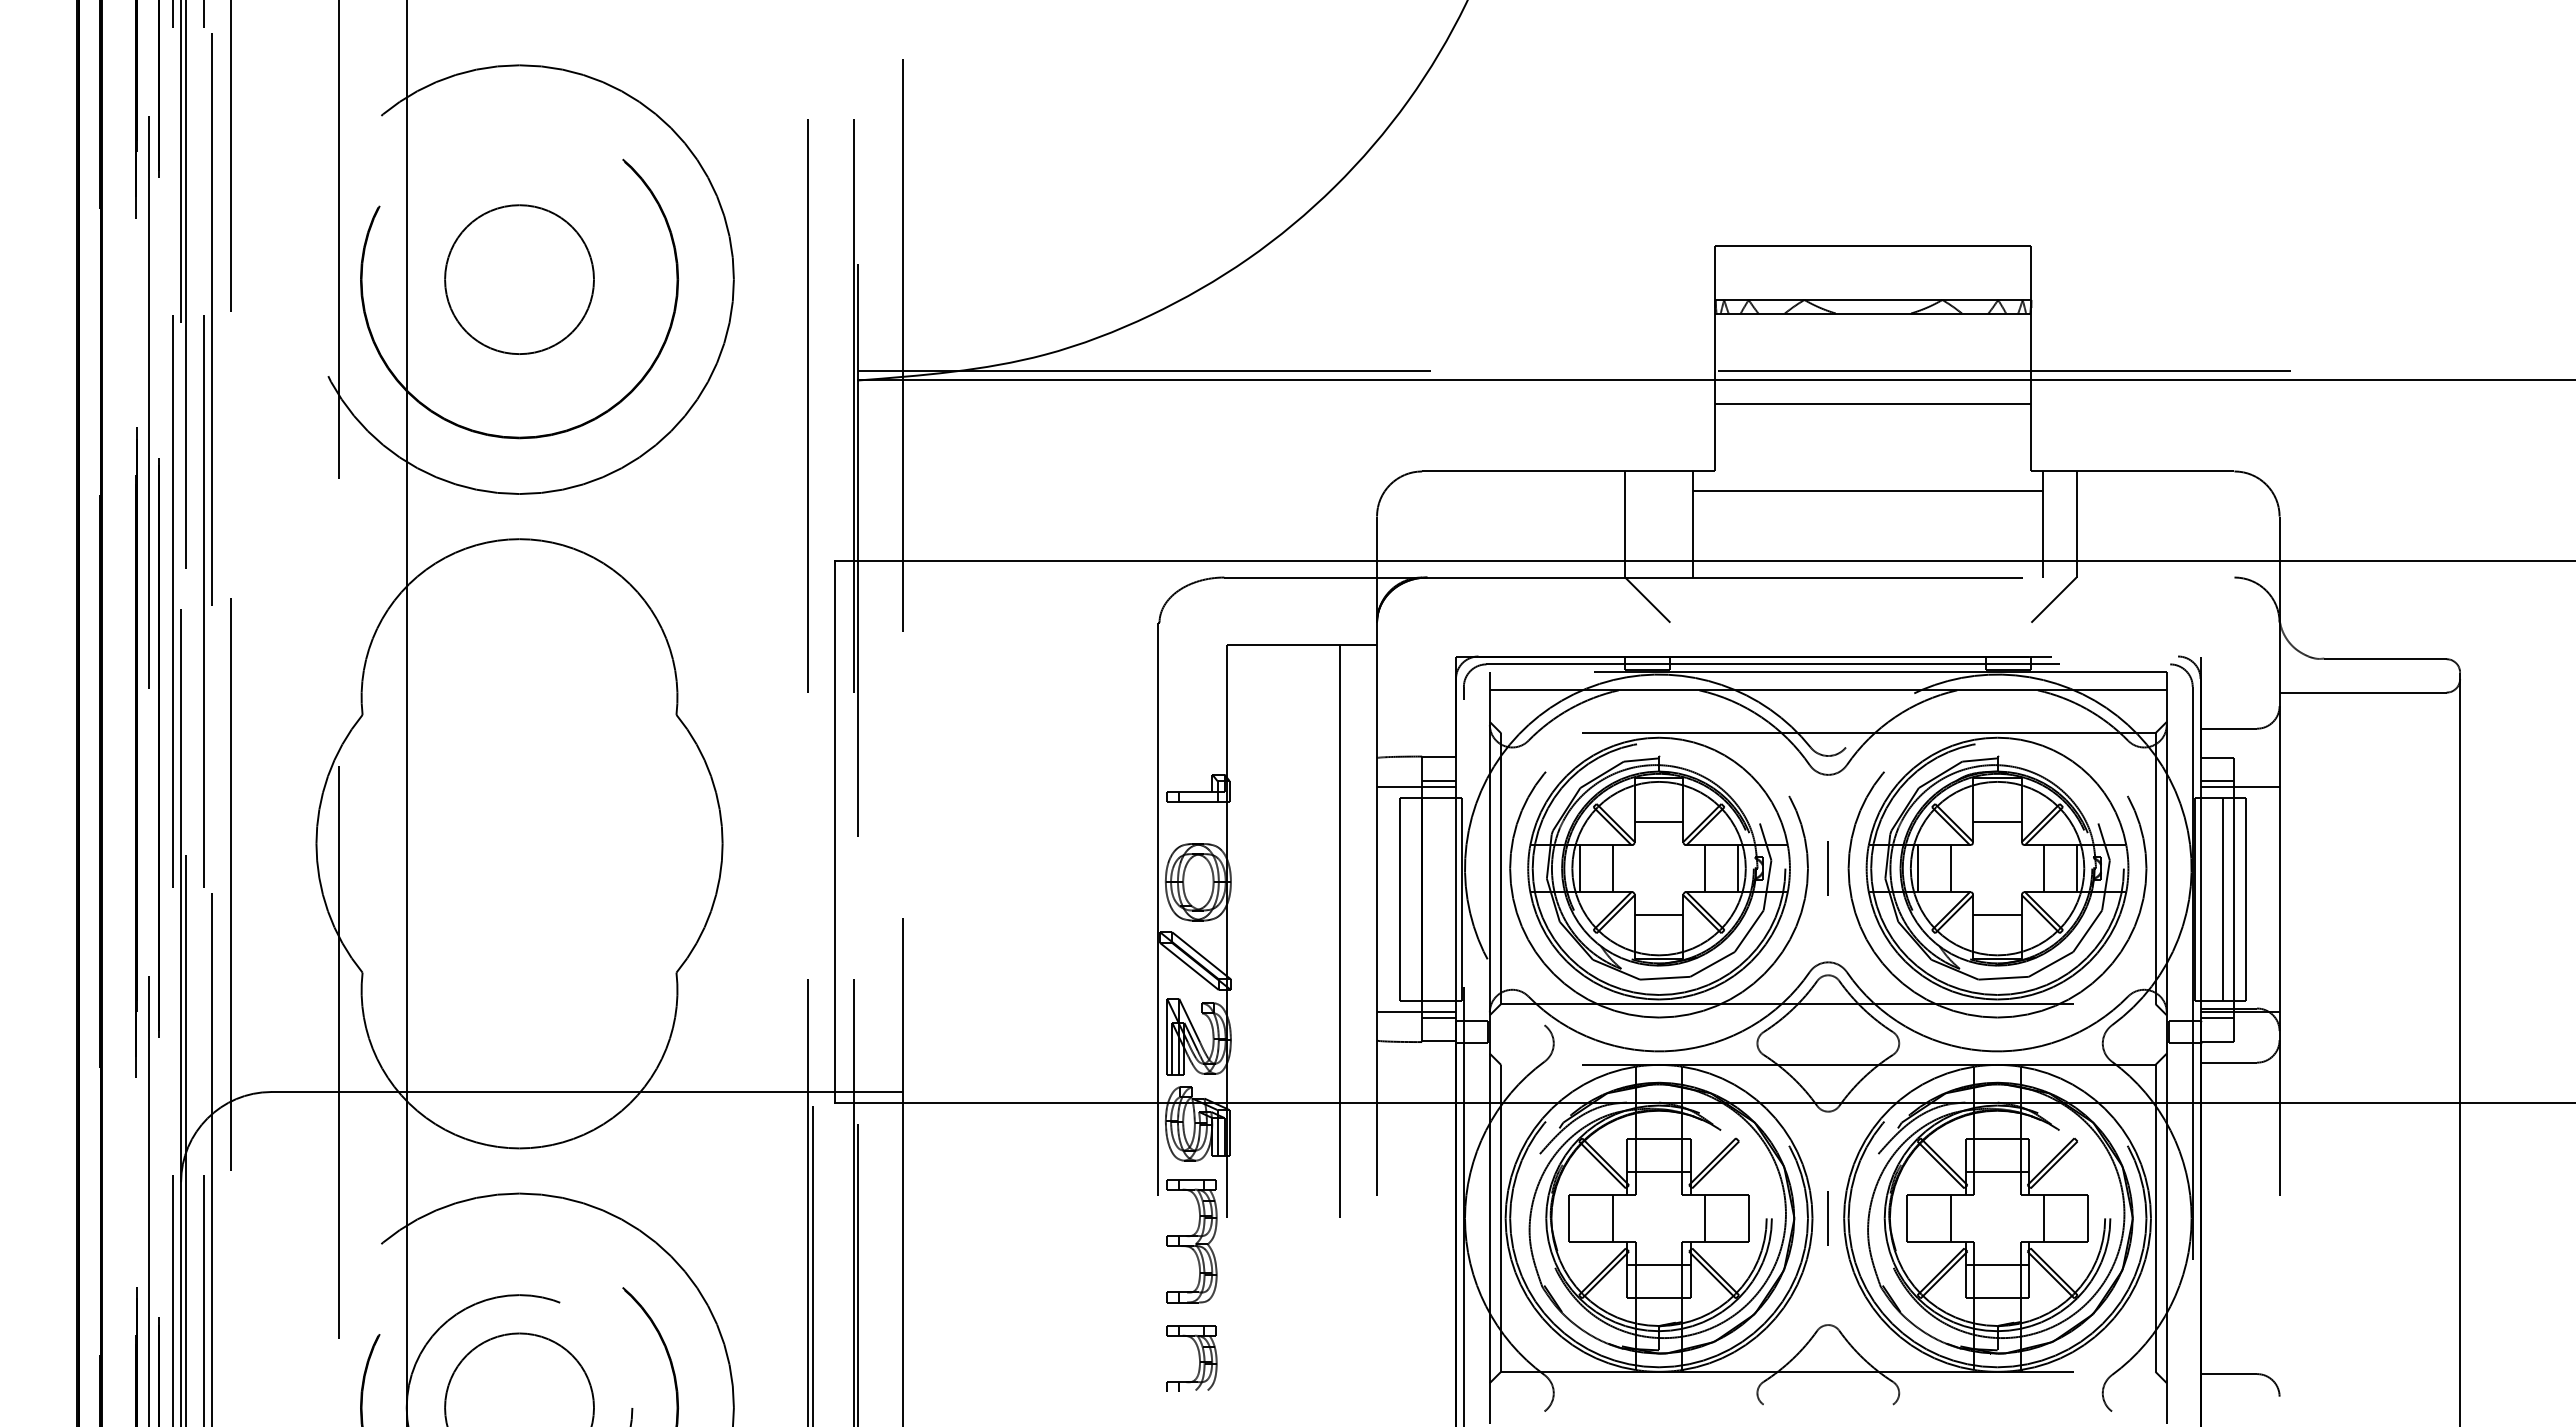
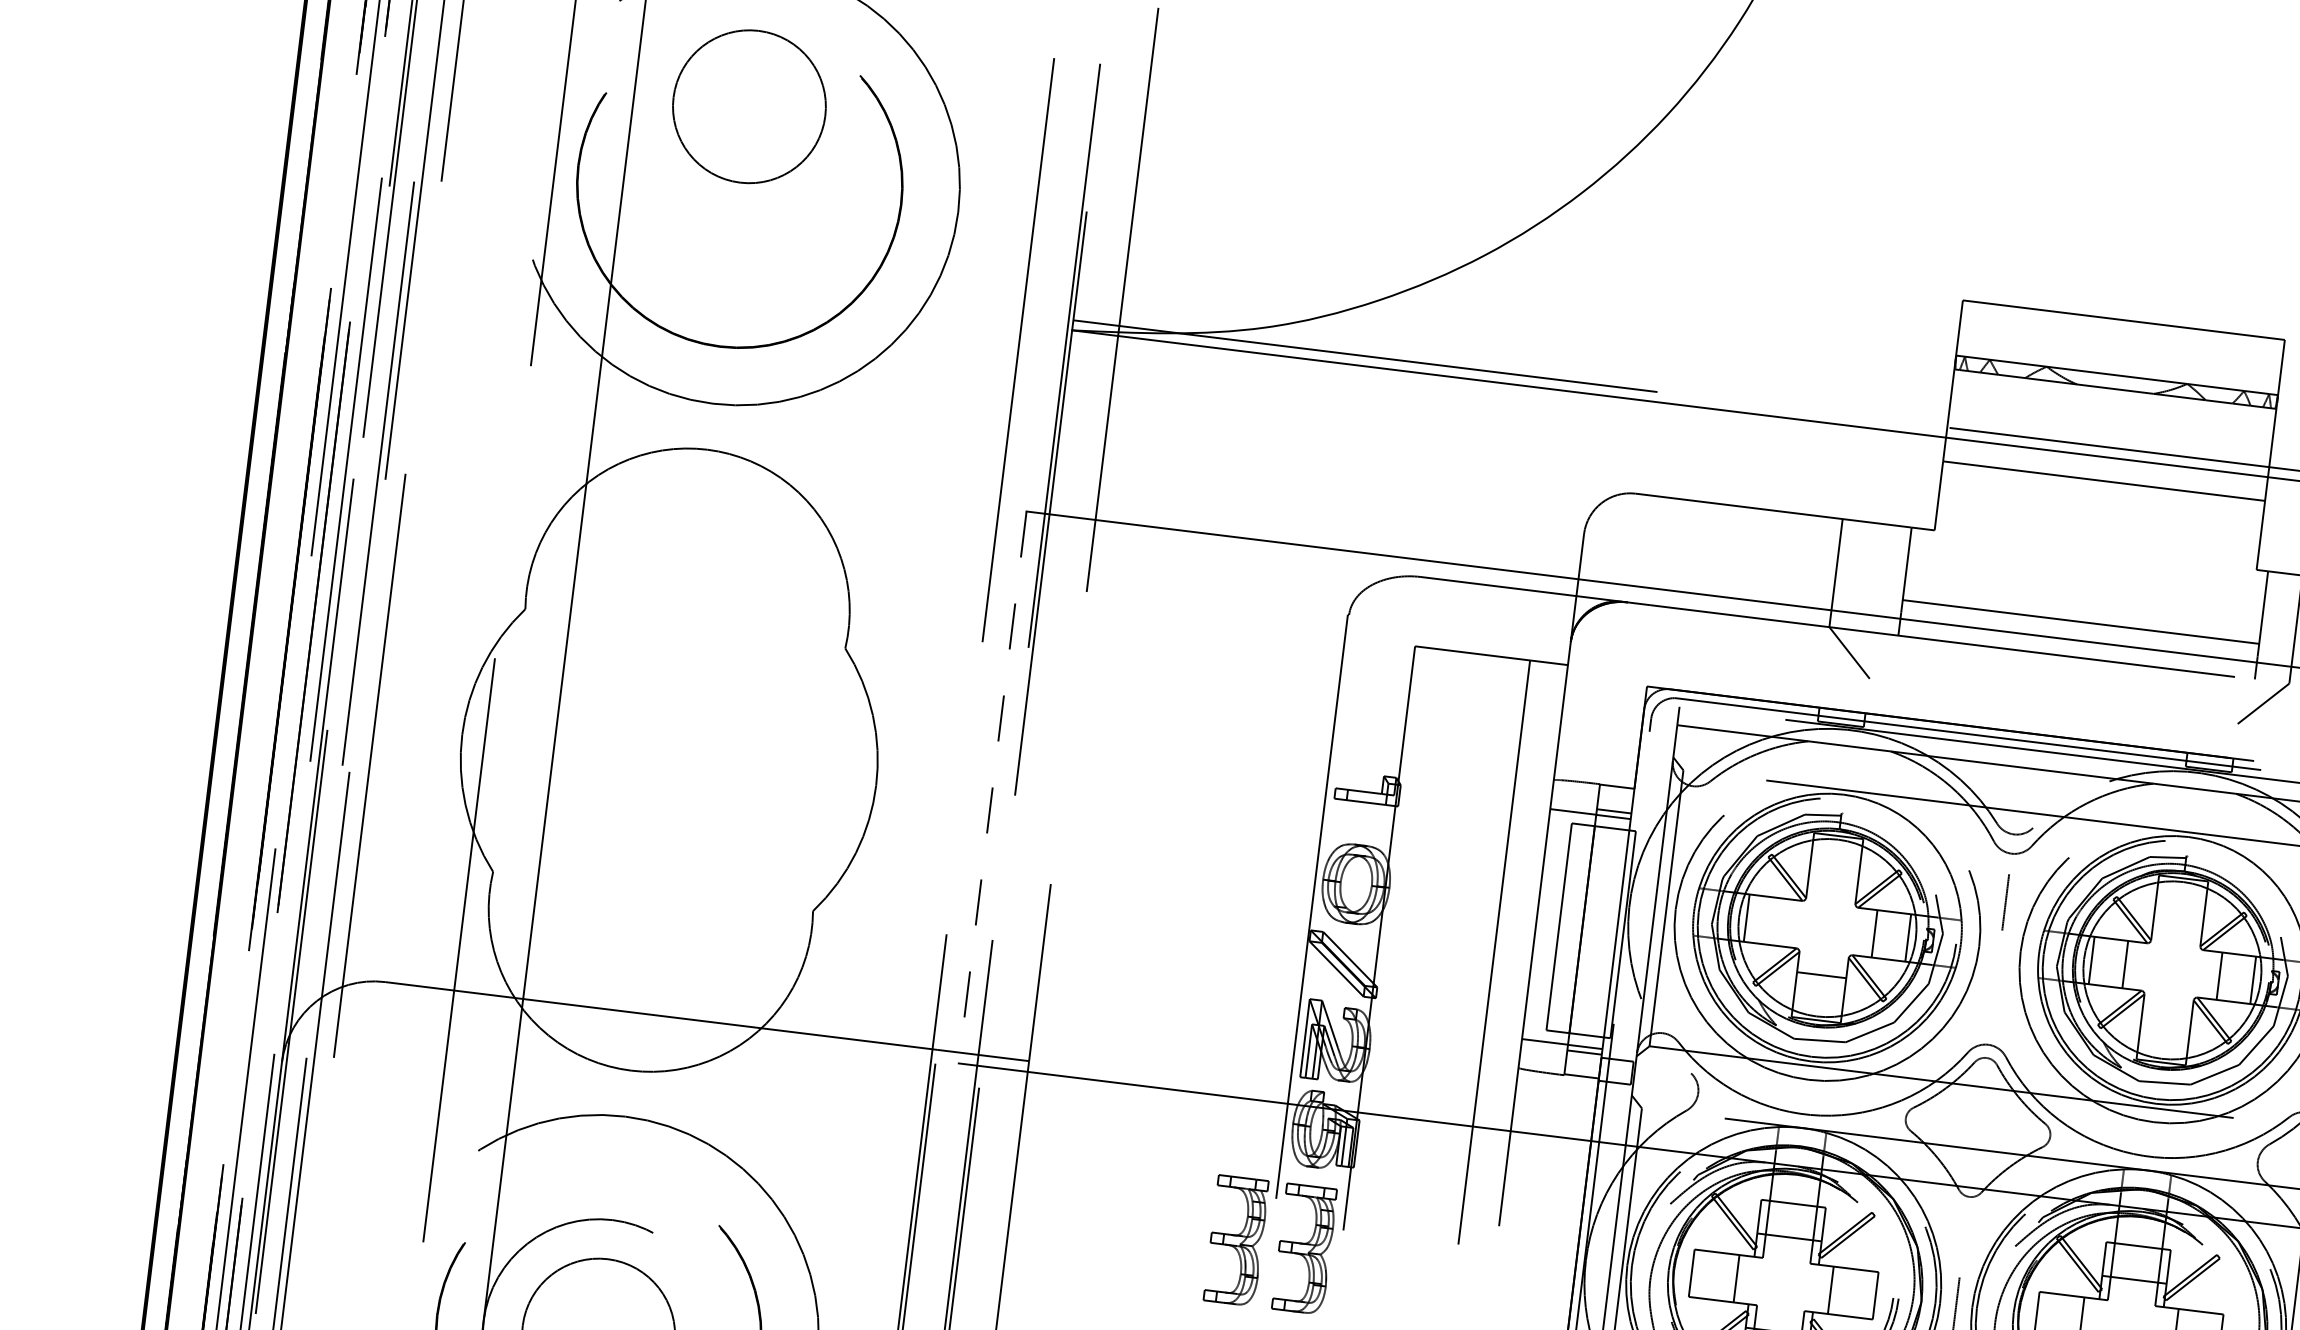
circle: (519, 279) -> (749, 106), moved
line: (1867, 490) -> (2080, 621), moved
line: (1658, 822) -> (1832, 880), removed
line: (1997, 822) -> (2178, 923), removed
line: (835, 831) -> (992, 787), solid -> dashed
line: (1612, 868) -> (1780, 922), removed
line: (1827, 868) -> (2004, 902), moved
line: (1997, 914) -> (2166, 1017), removed
part: (1124, 1241) -> (1236, 1241), added

